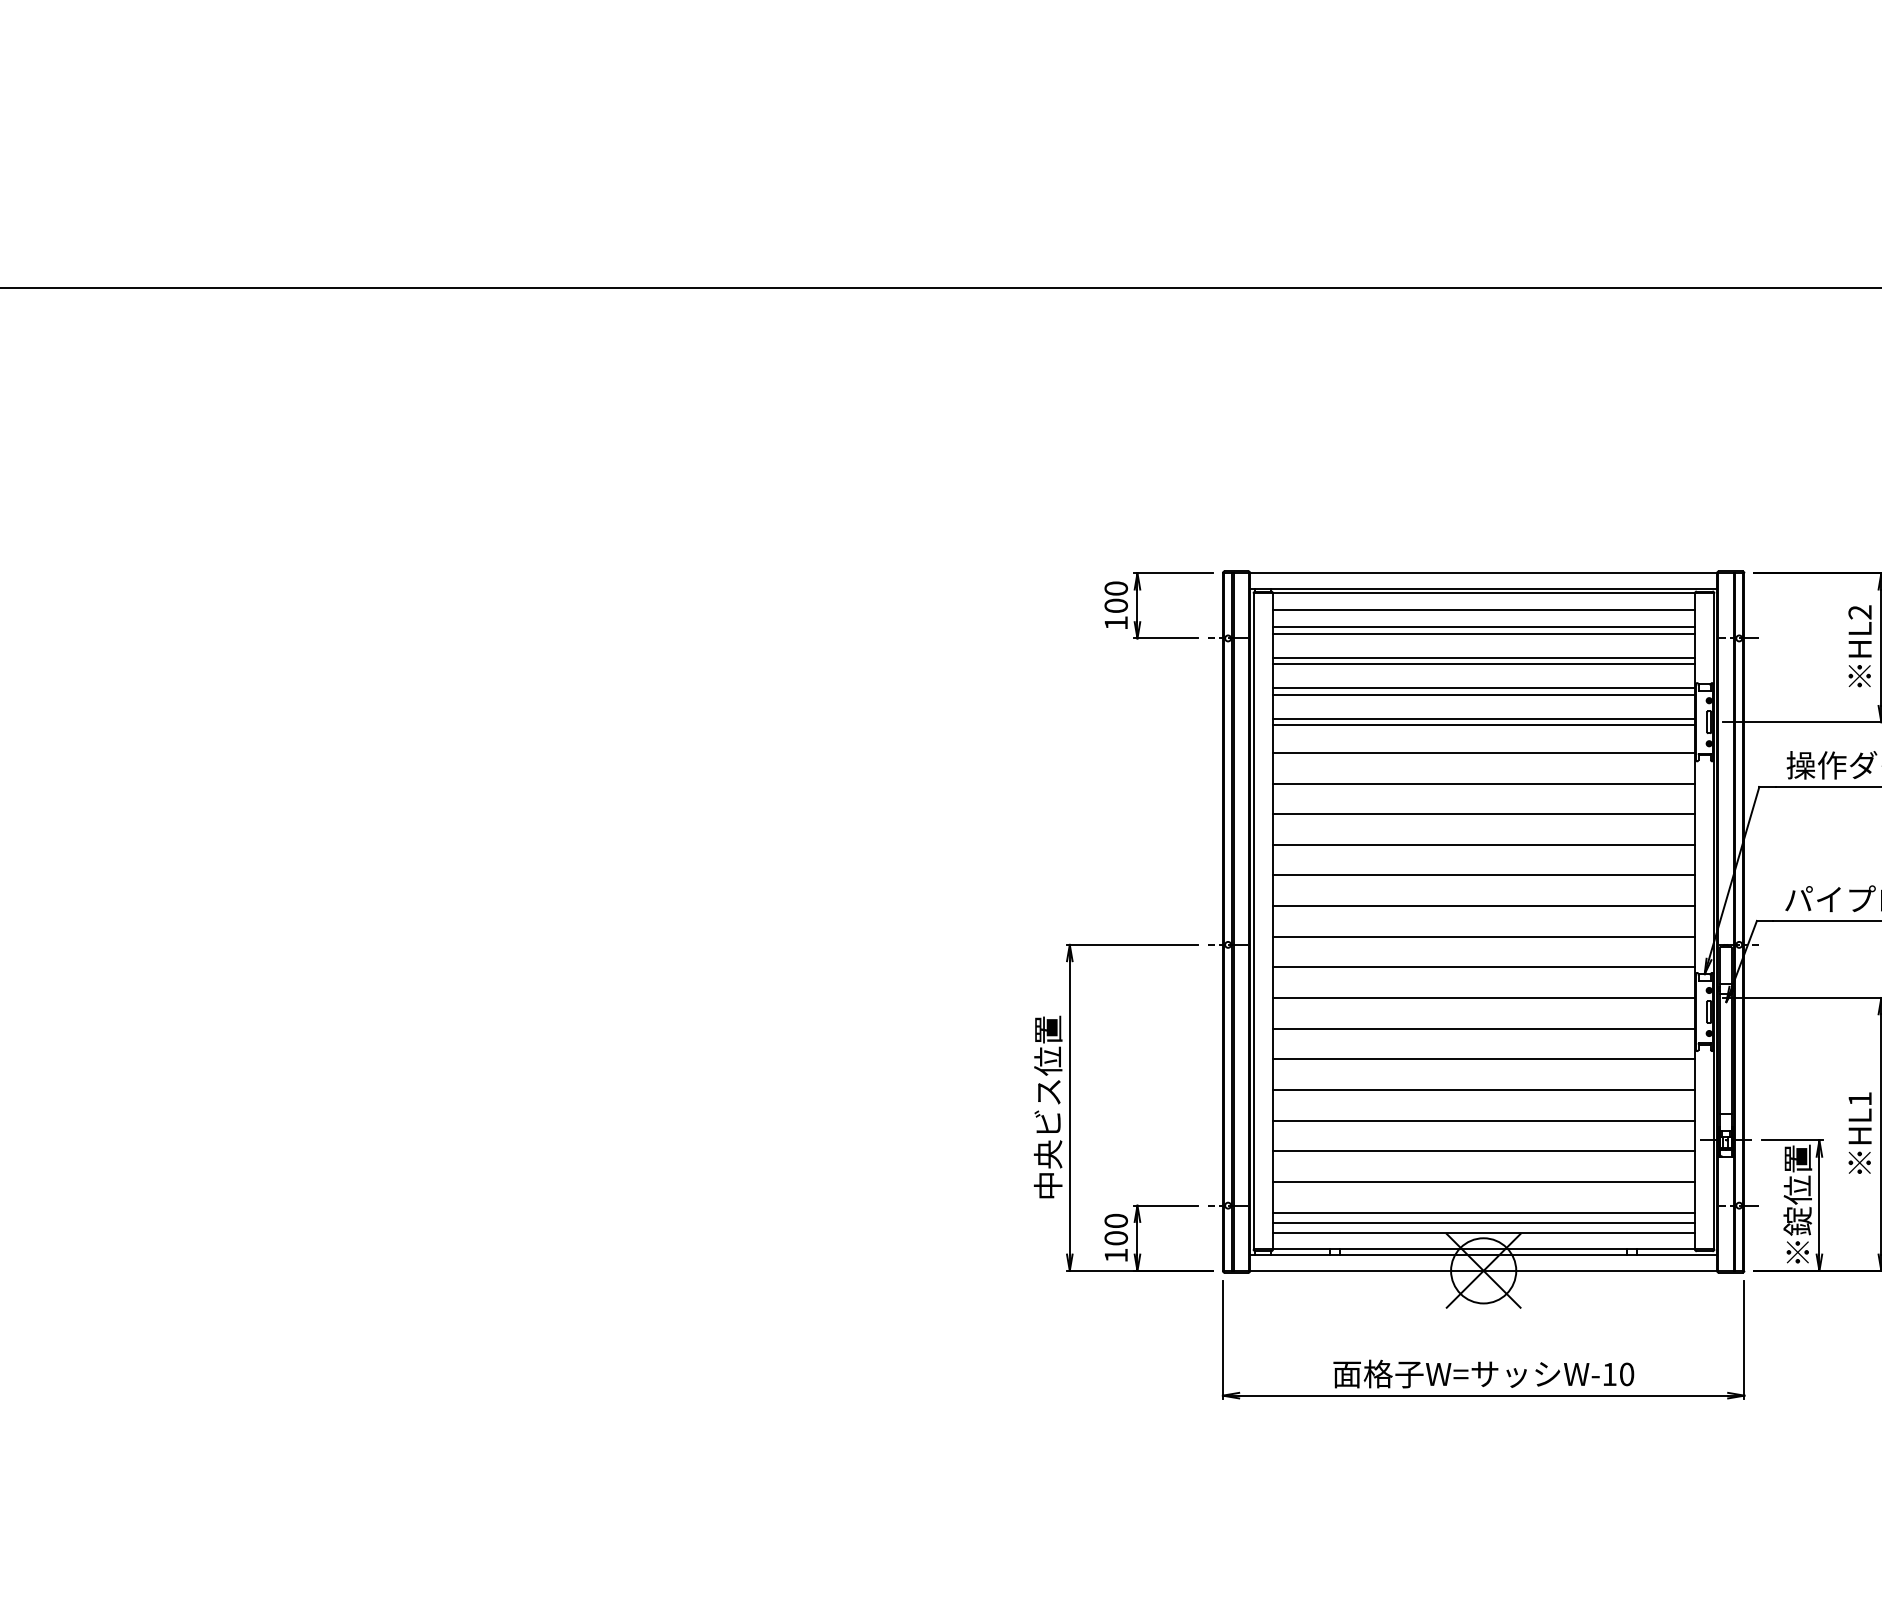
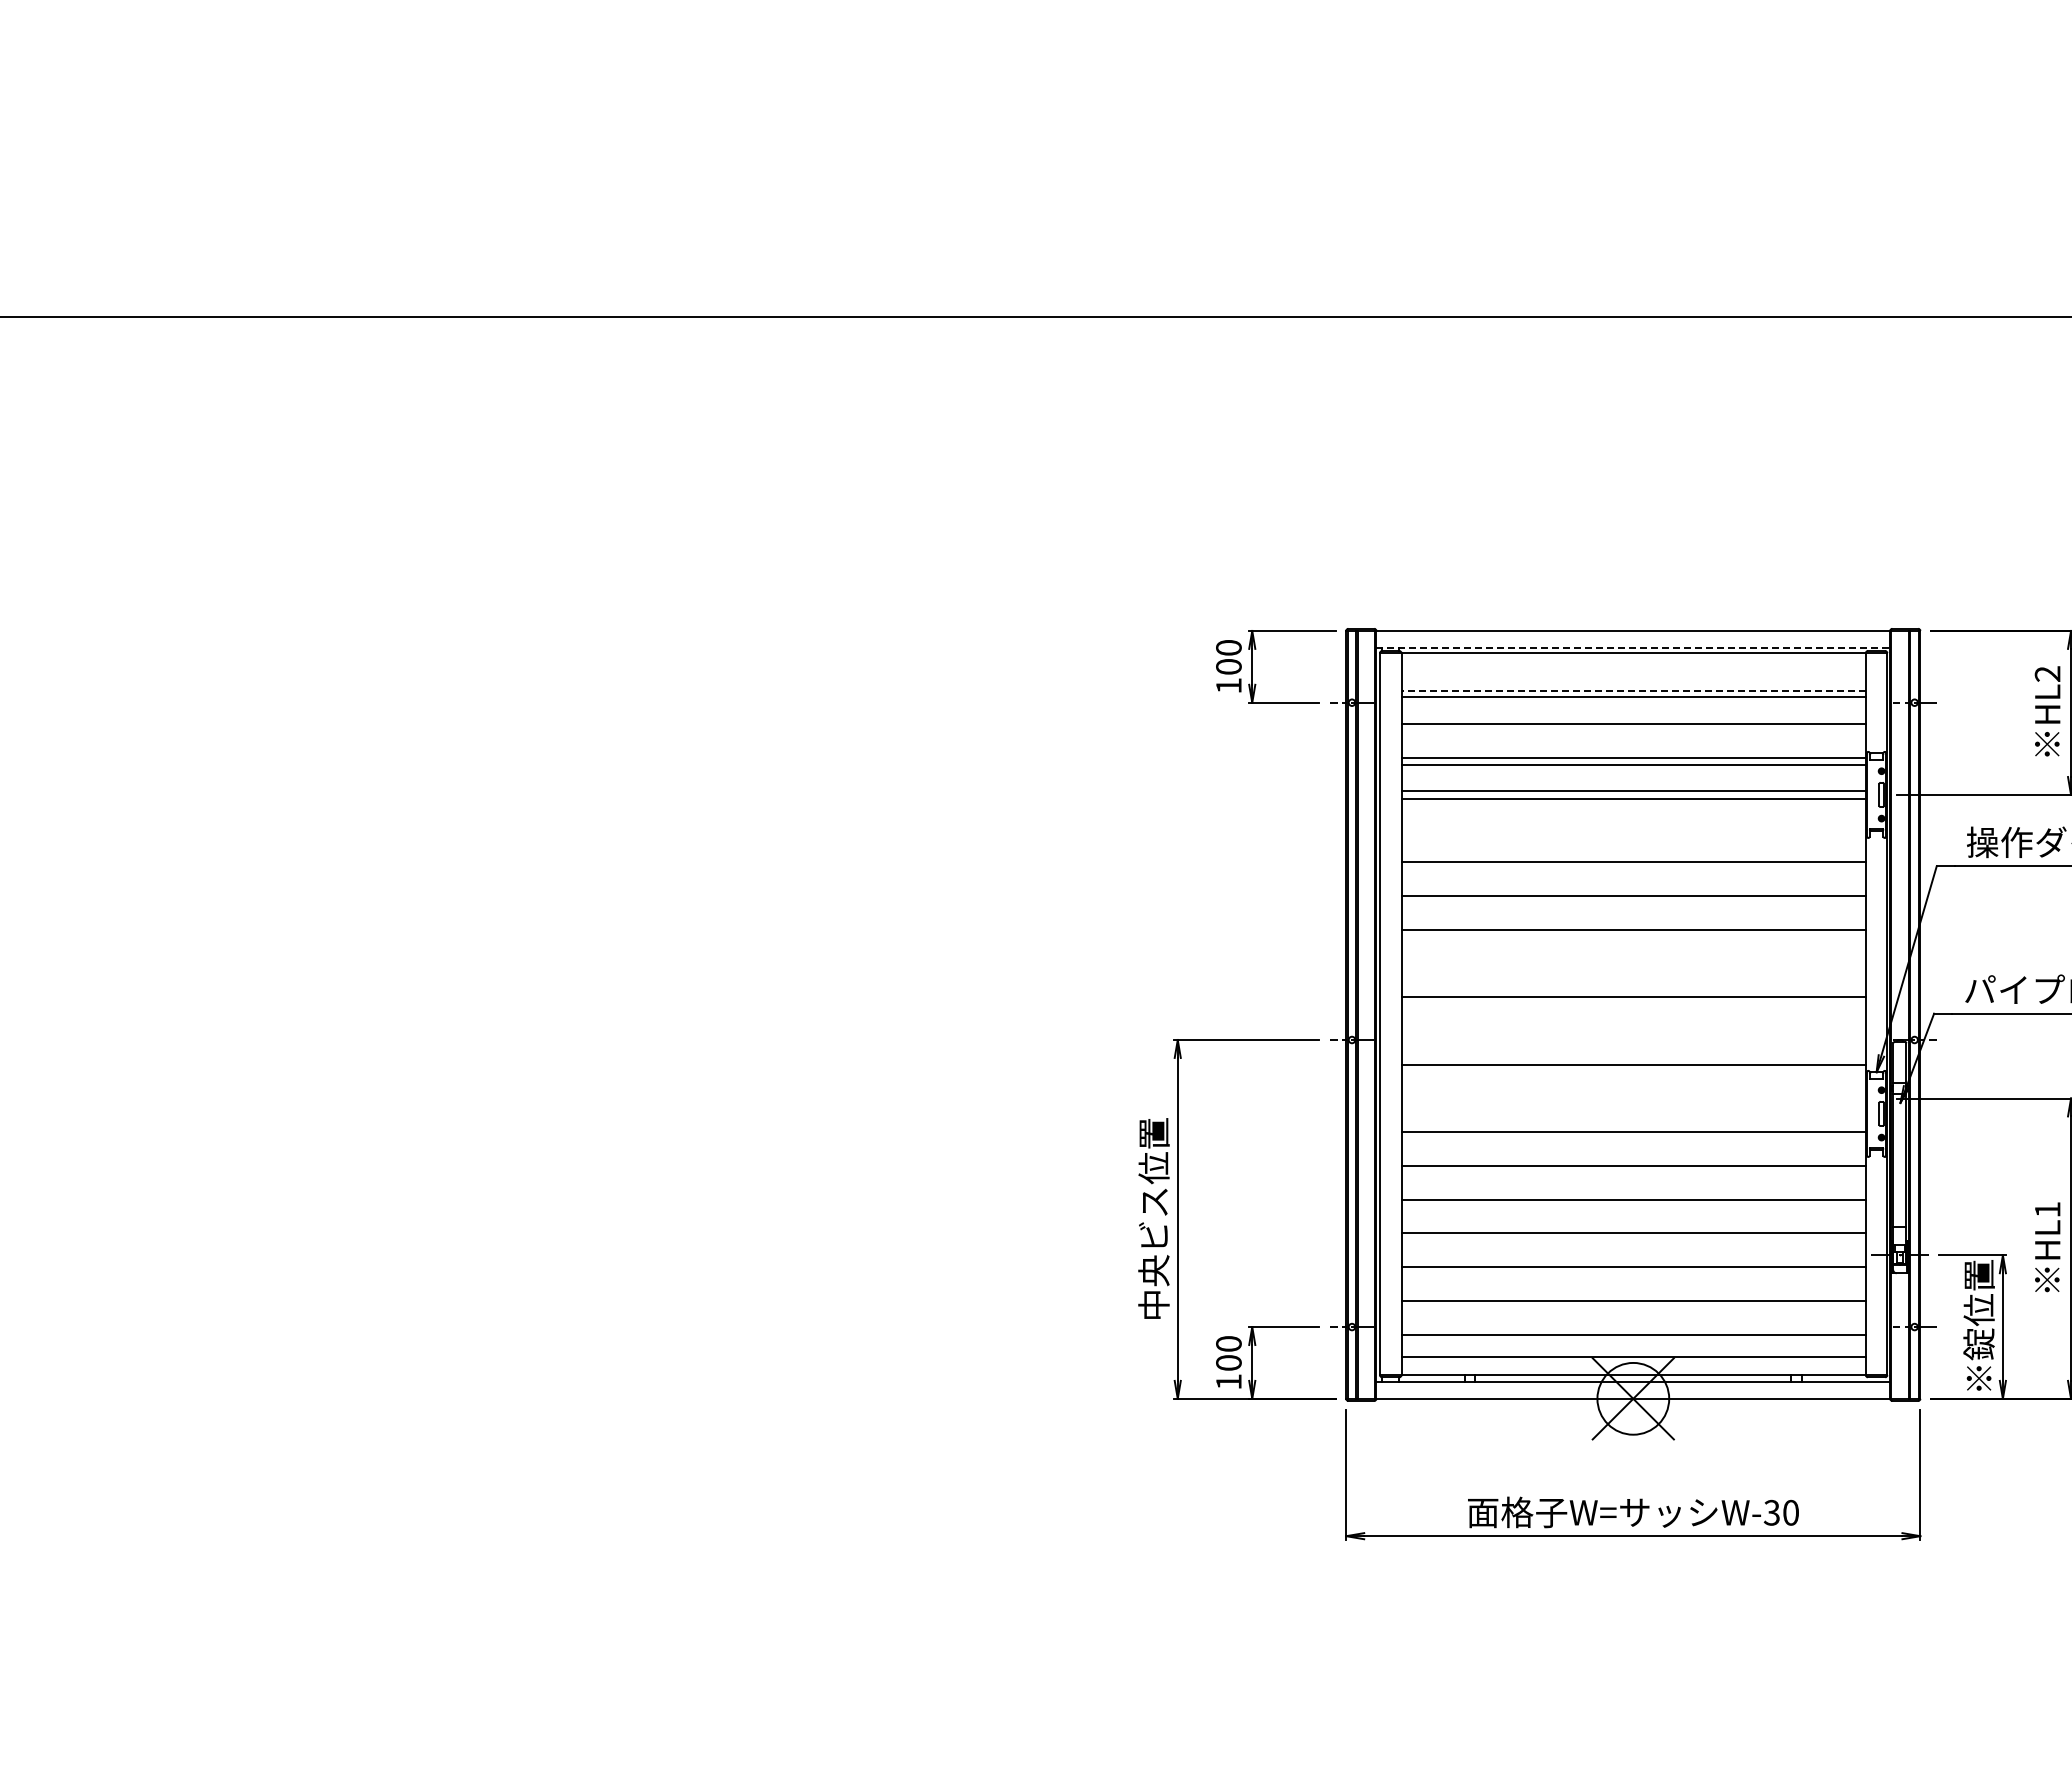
line: (1483, 589) -> (1633, 648), solid -> dashed
line: (1483, 610) -> (1633, 671), removed
line: (1483, 627) -> (1633, 690), solid -> dashed
line: (1483, 664) -> (1633, 731), removed
line: (1483, 752) -> (1633, 828), removed
line: (1483, 875) -> (1633, 963), removed
line: (1483, 937) -> (1633, 1031), removed
line: (1483, 998) -> (1633, 1098), removed
line: (1483, 1222) -> (1633, 1345), removed
text: (1609, 1374) -> (1771, 1512), W-10 -> W-30

